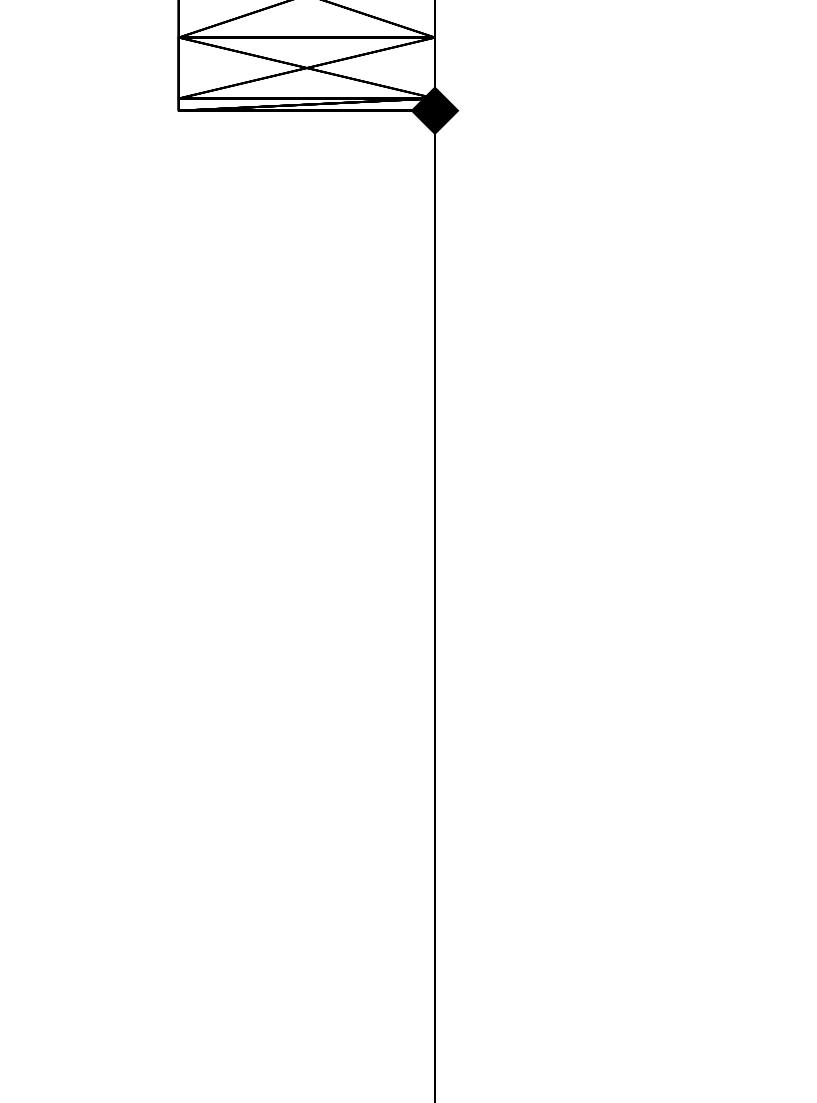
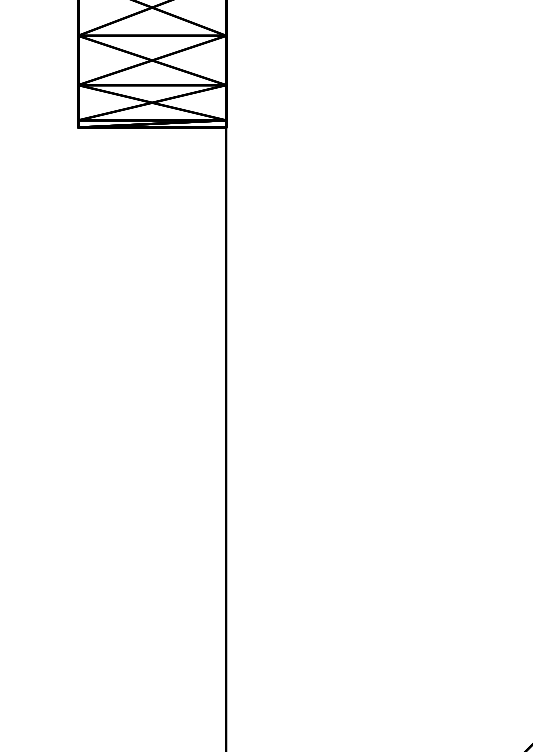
fill: (435, 110) -> (226, 127), removed

